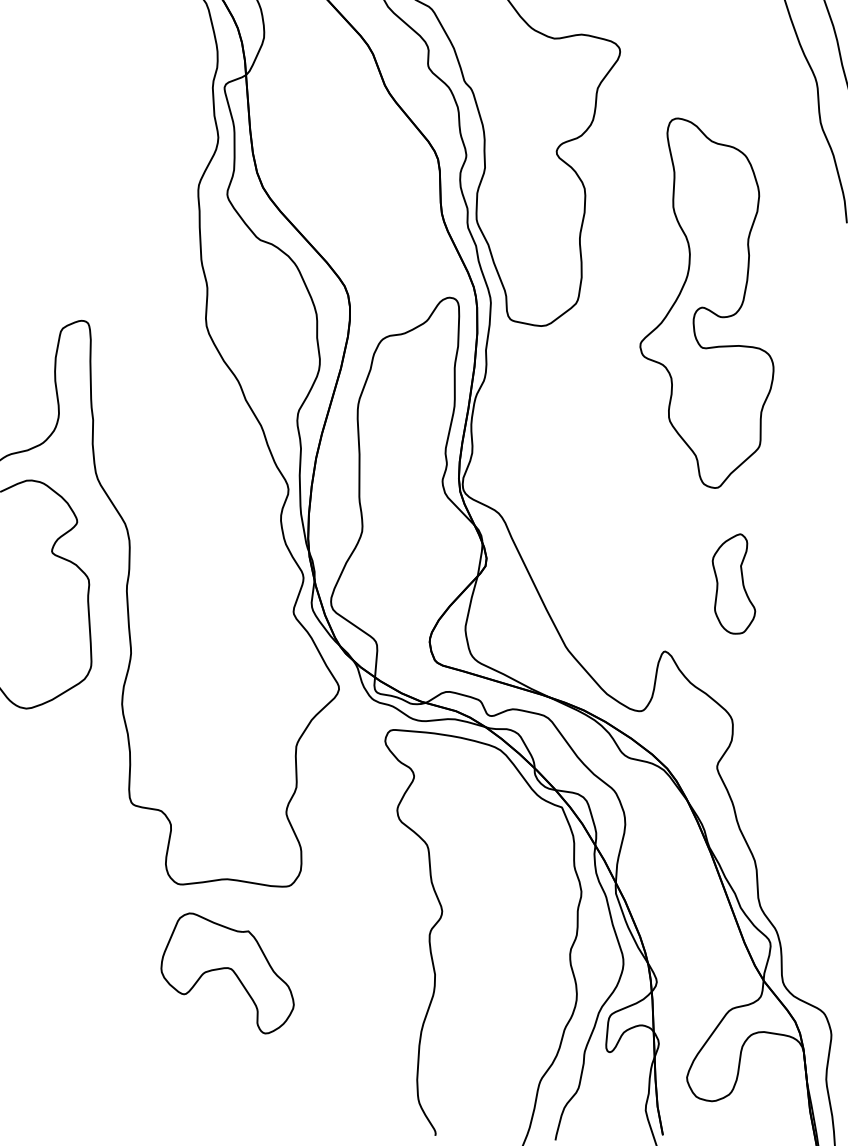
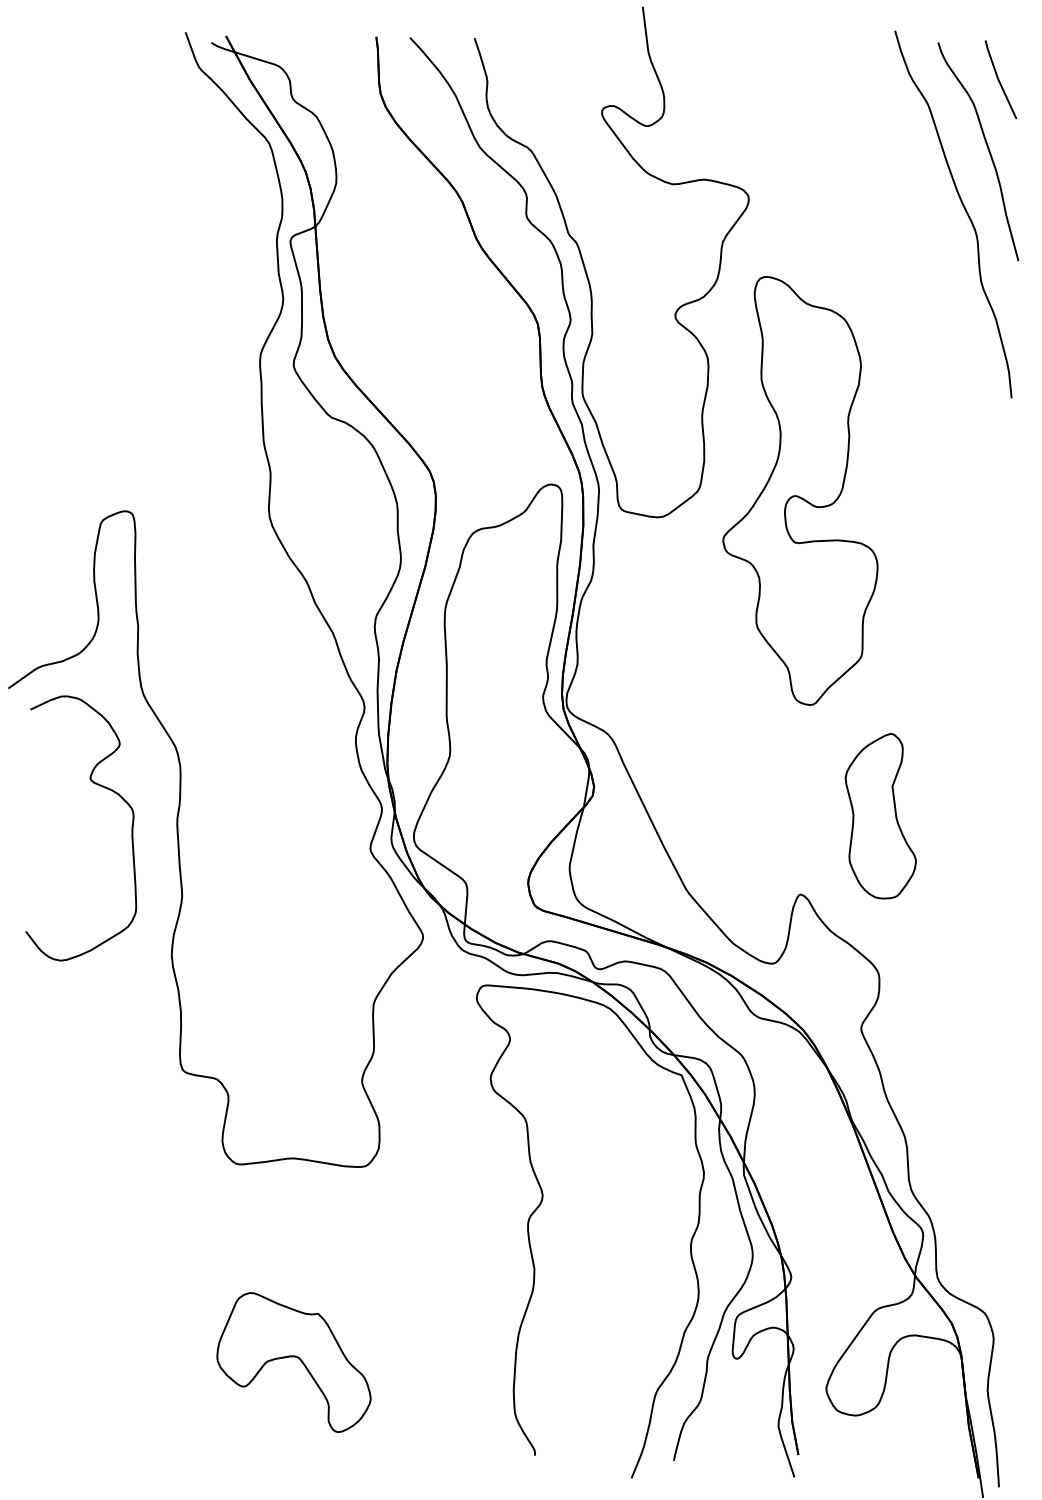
part: (707, 302) -> (800, 490), moved
part: (733, 584) -> (880, 816), size x1.43
part: (227, 973) -> (293, 1362), moved

